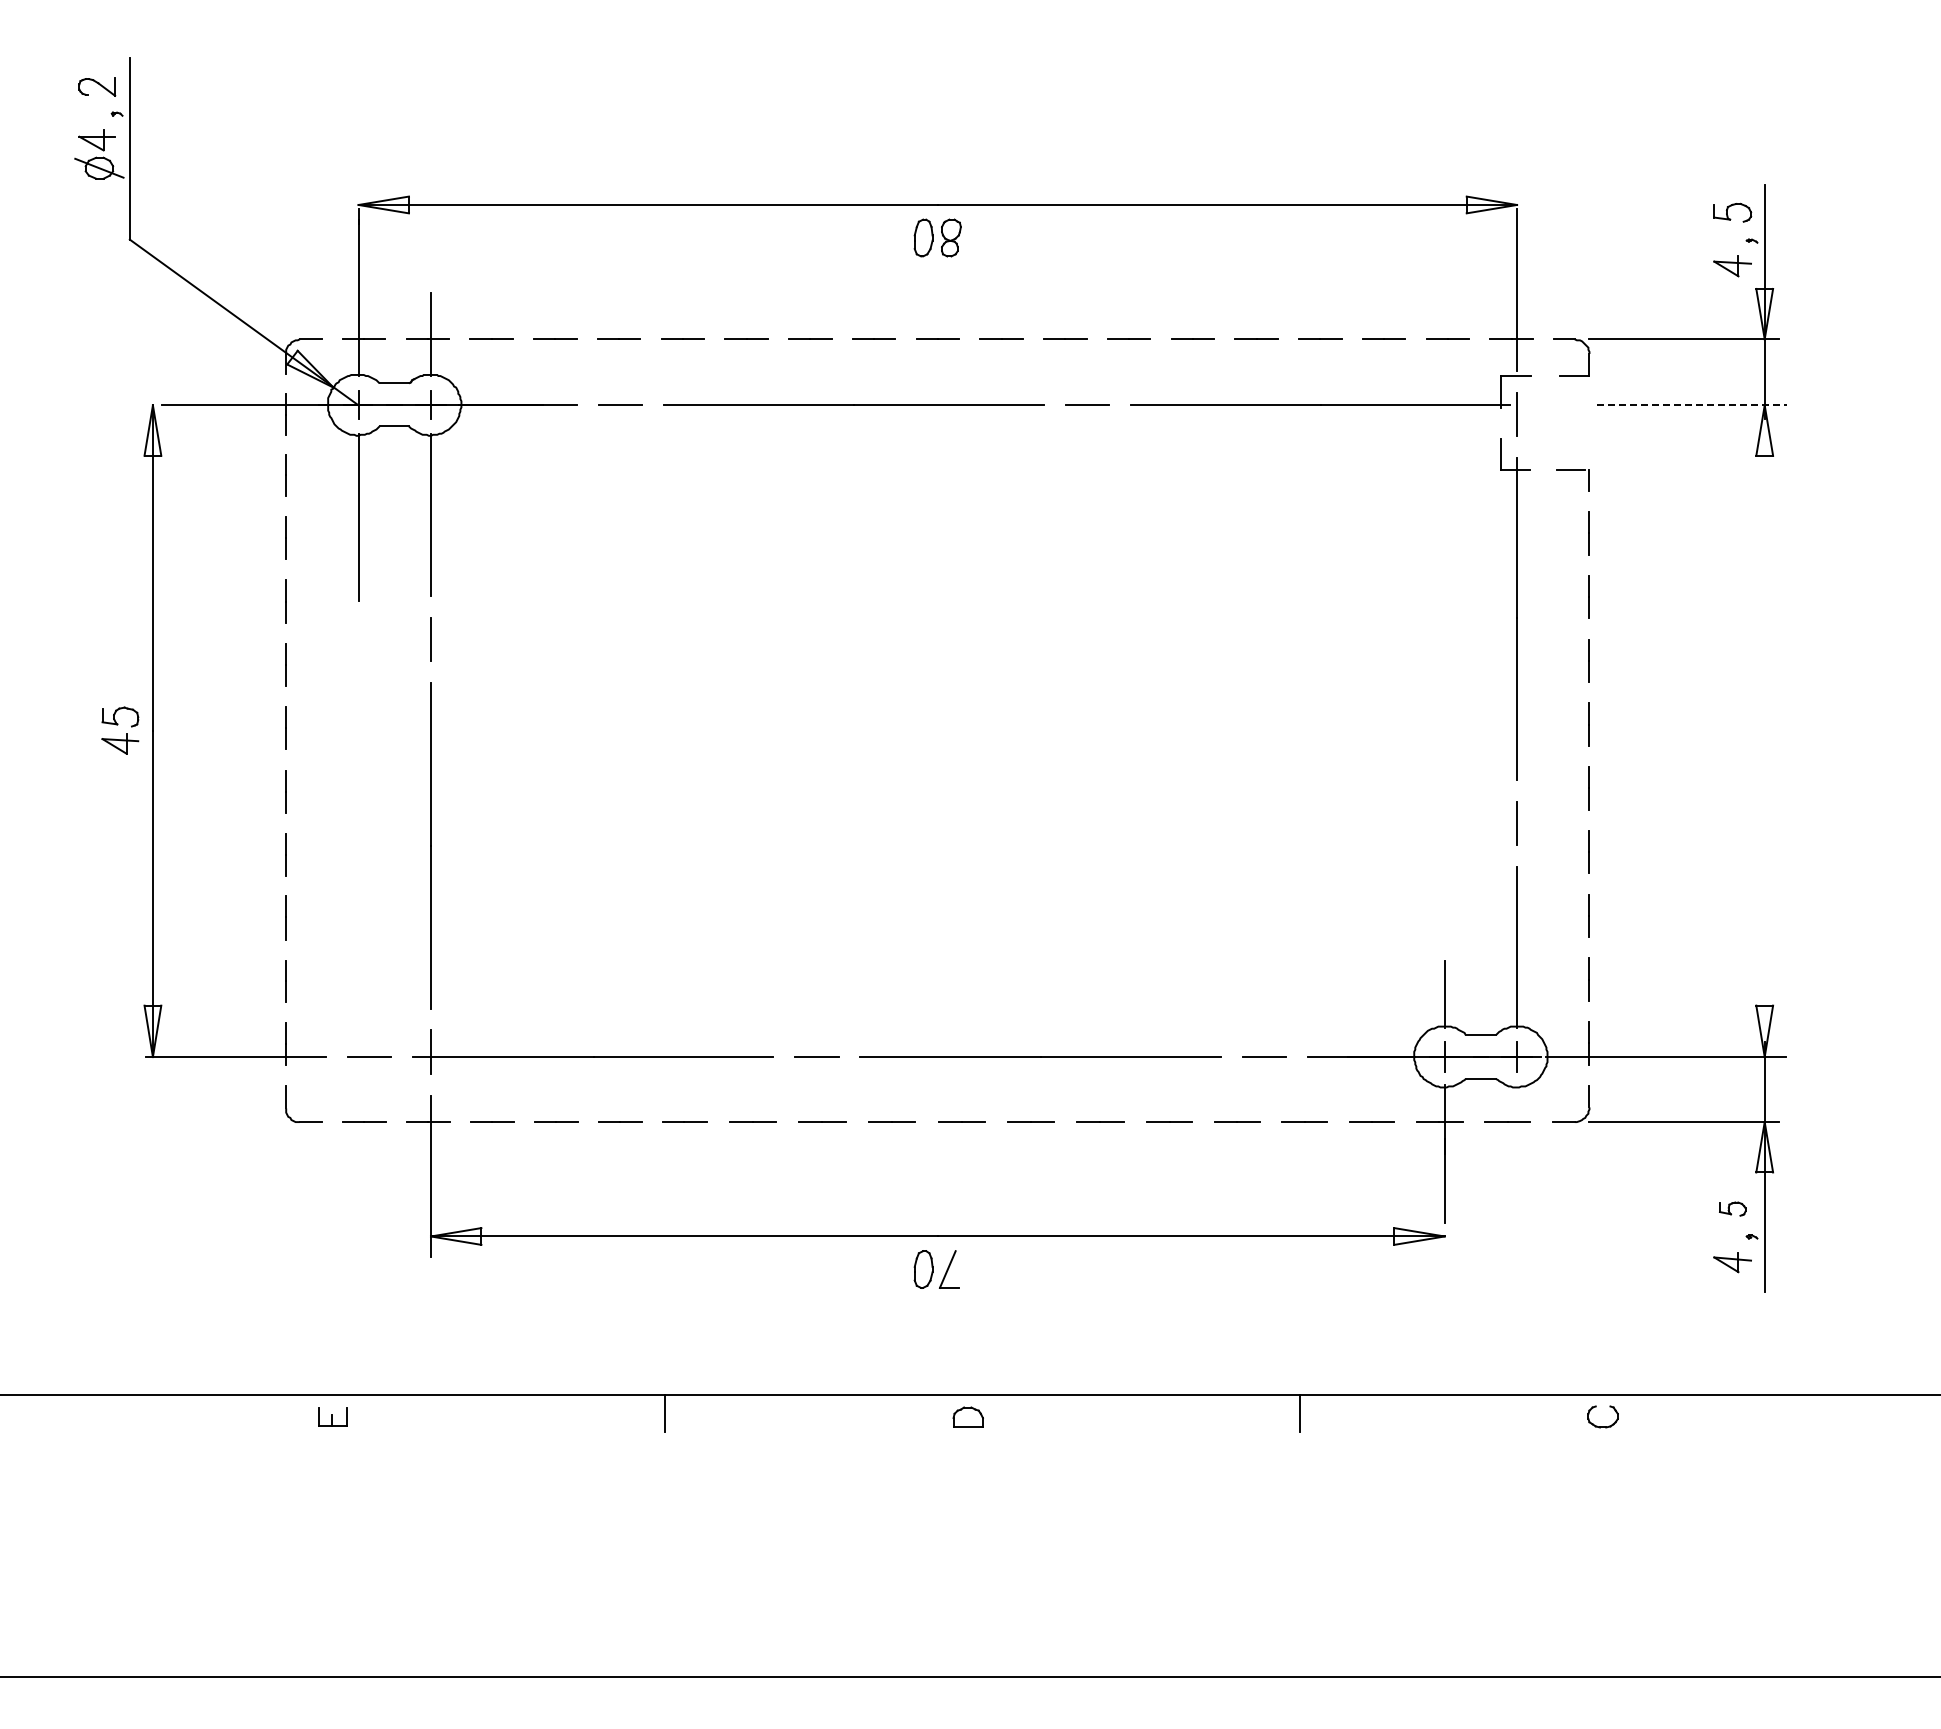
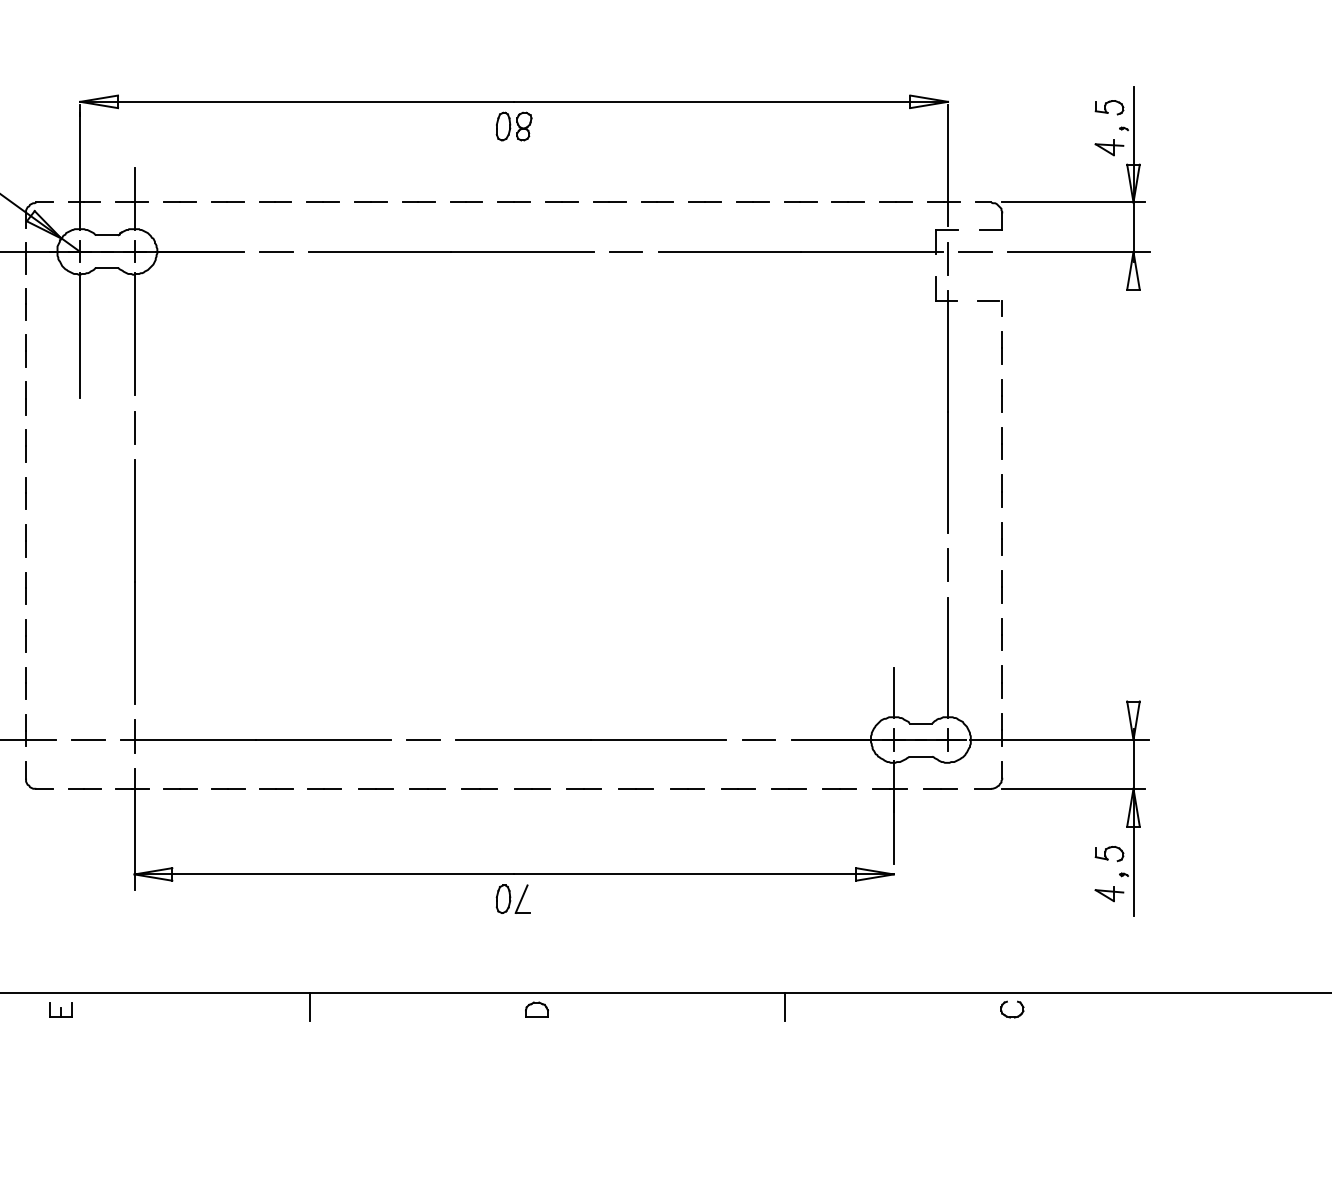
line: (1553, 405) -> (975, 252), added
line: (1691, 405) -> (1078, 252), dashed -> solid
part: (1732, 1208) -> (1109, 853), size x1.43

